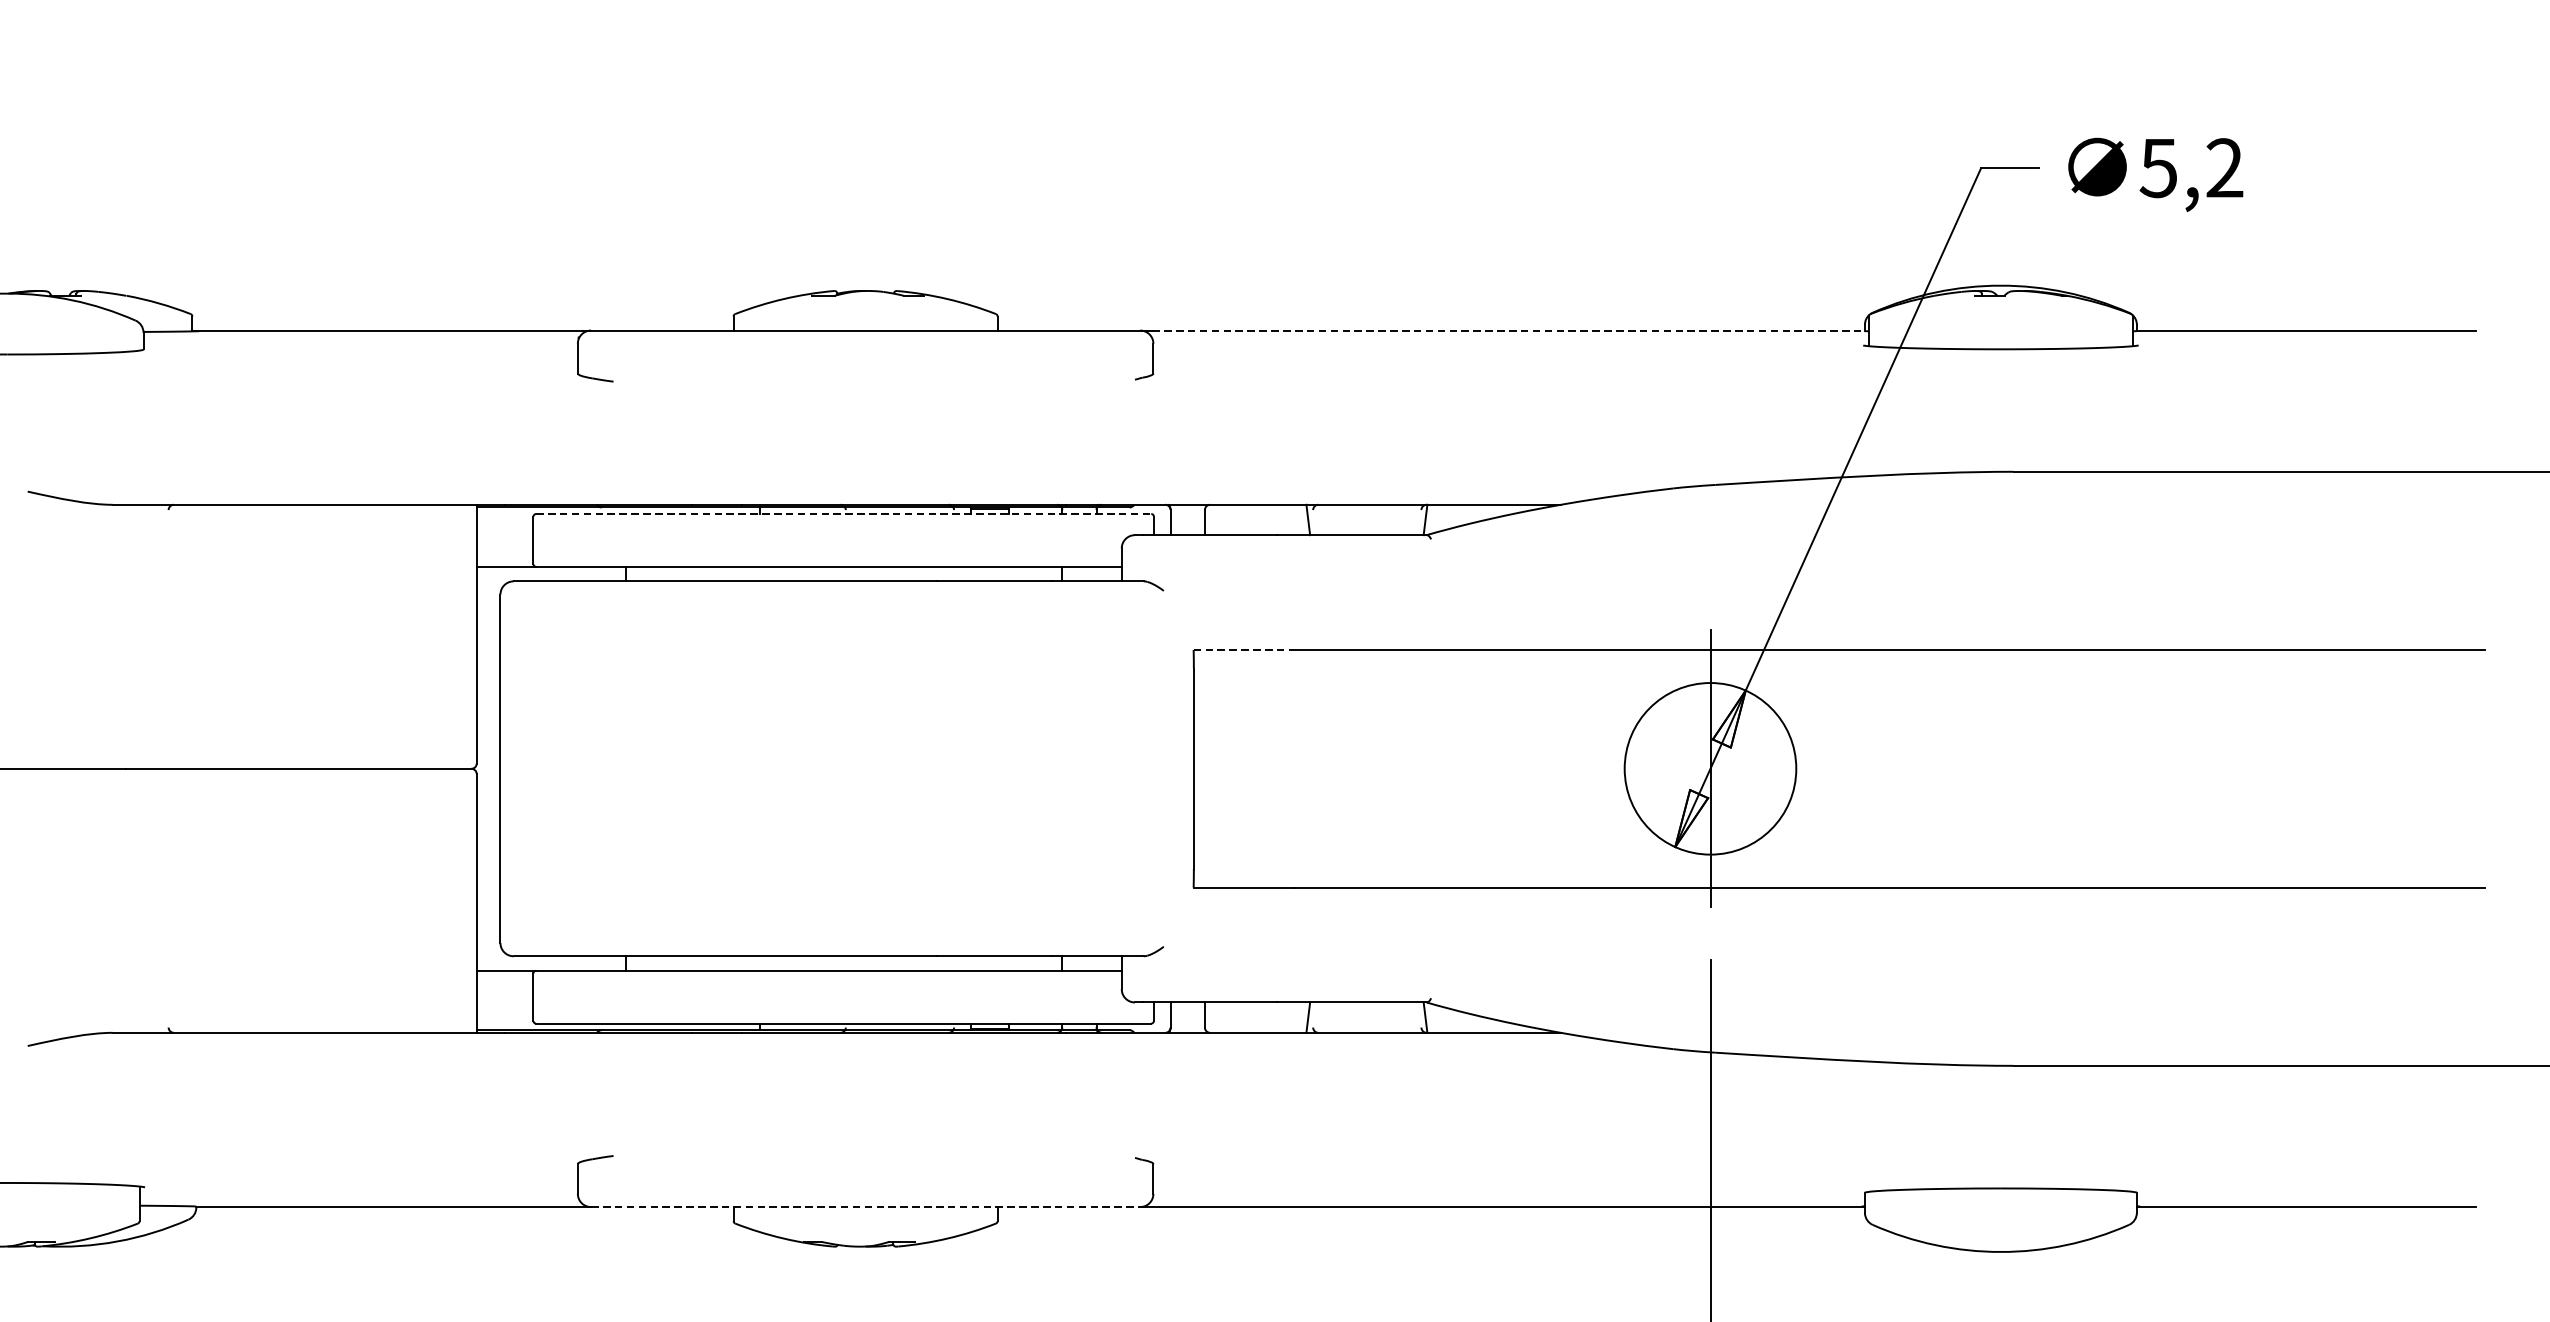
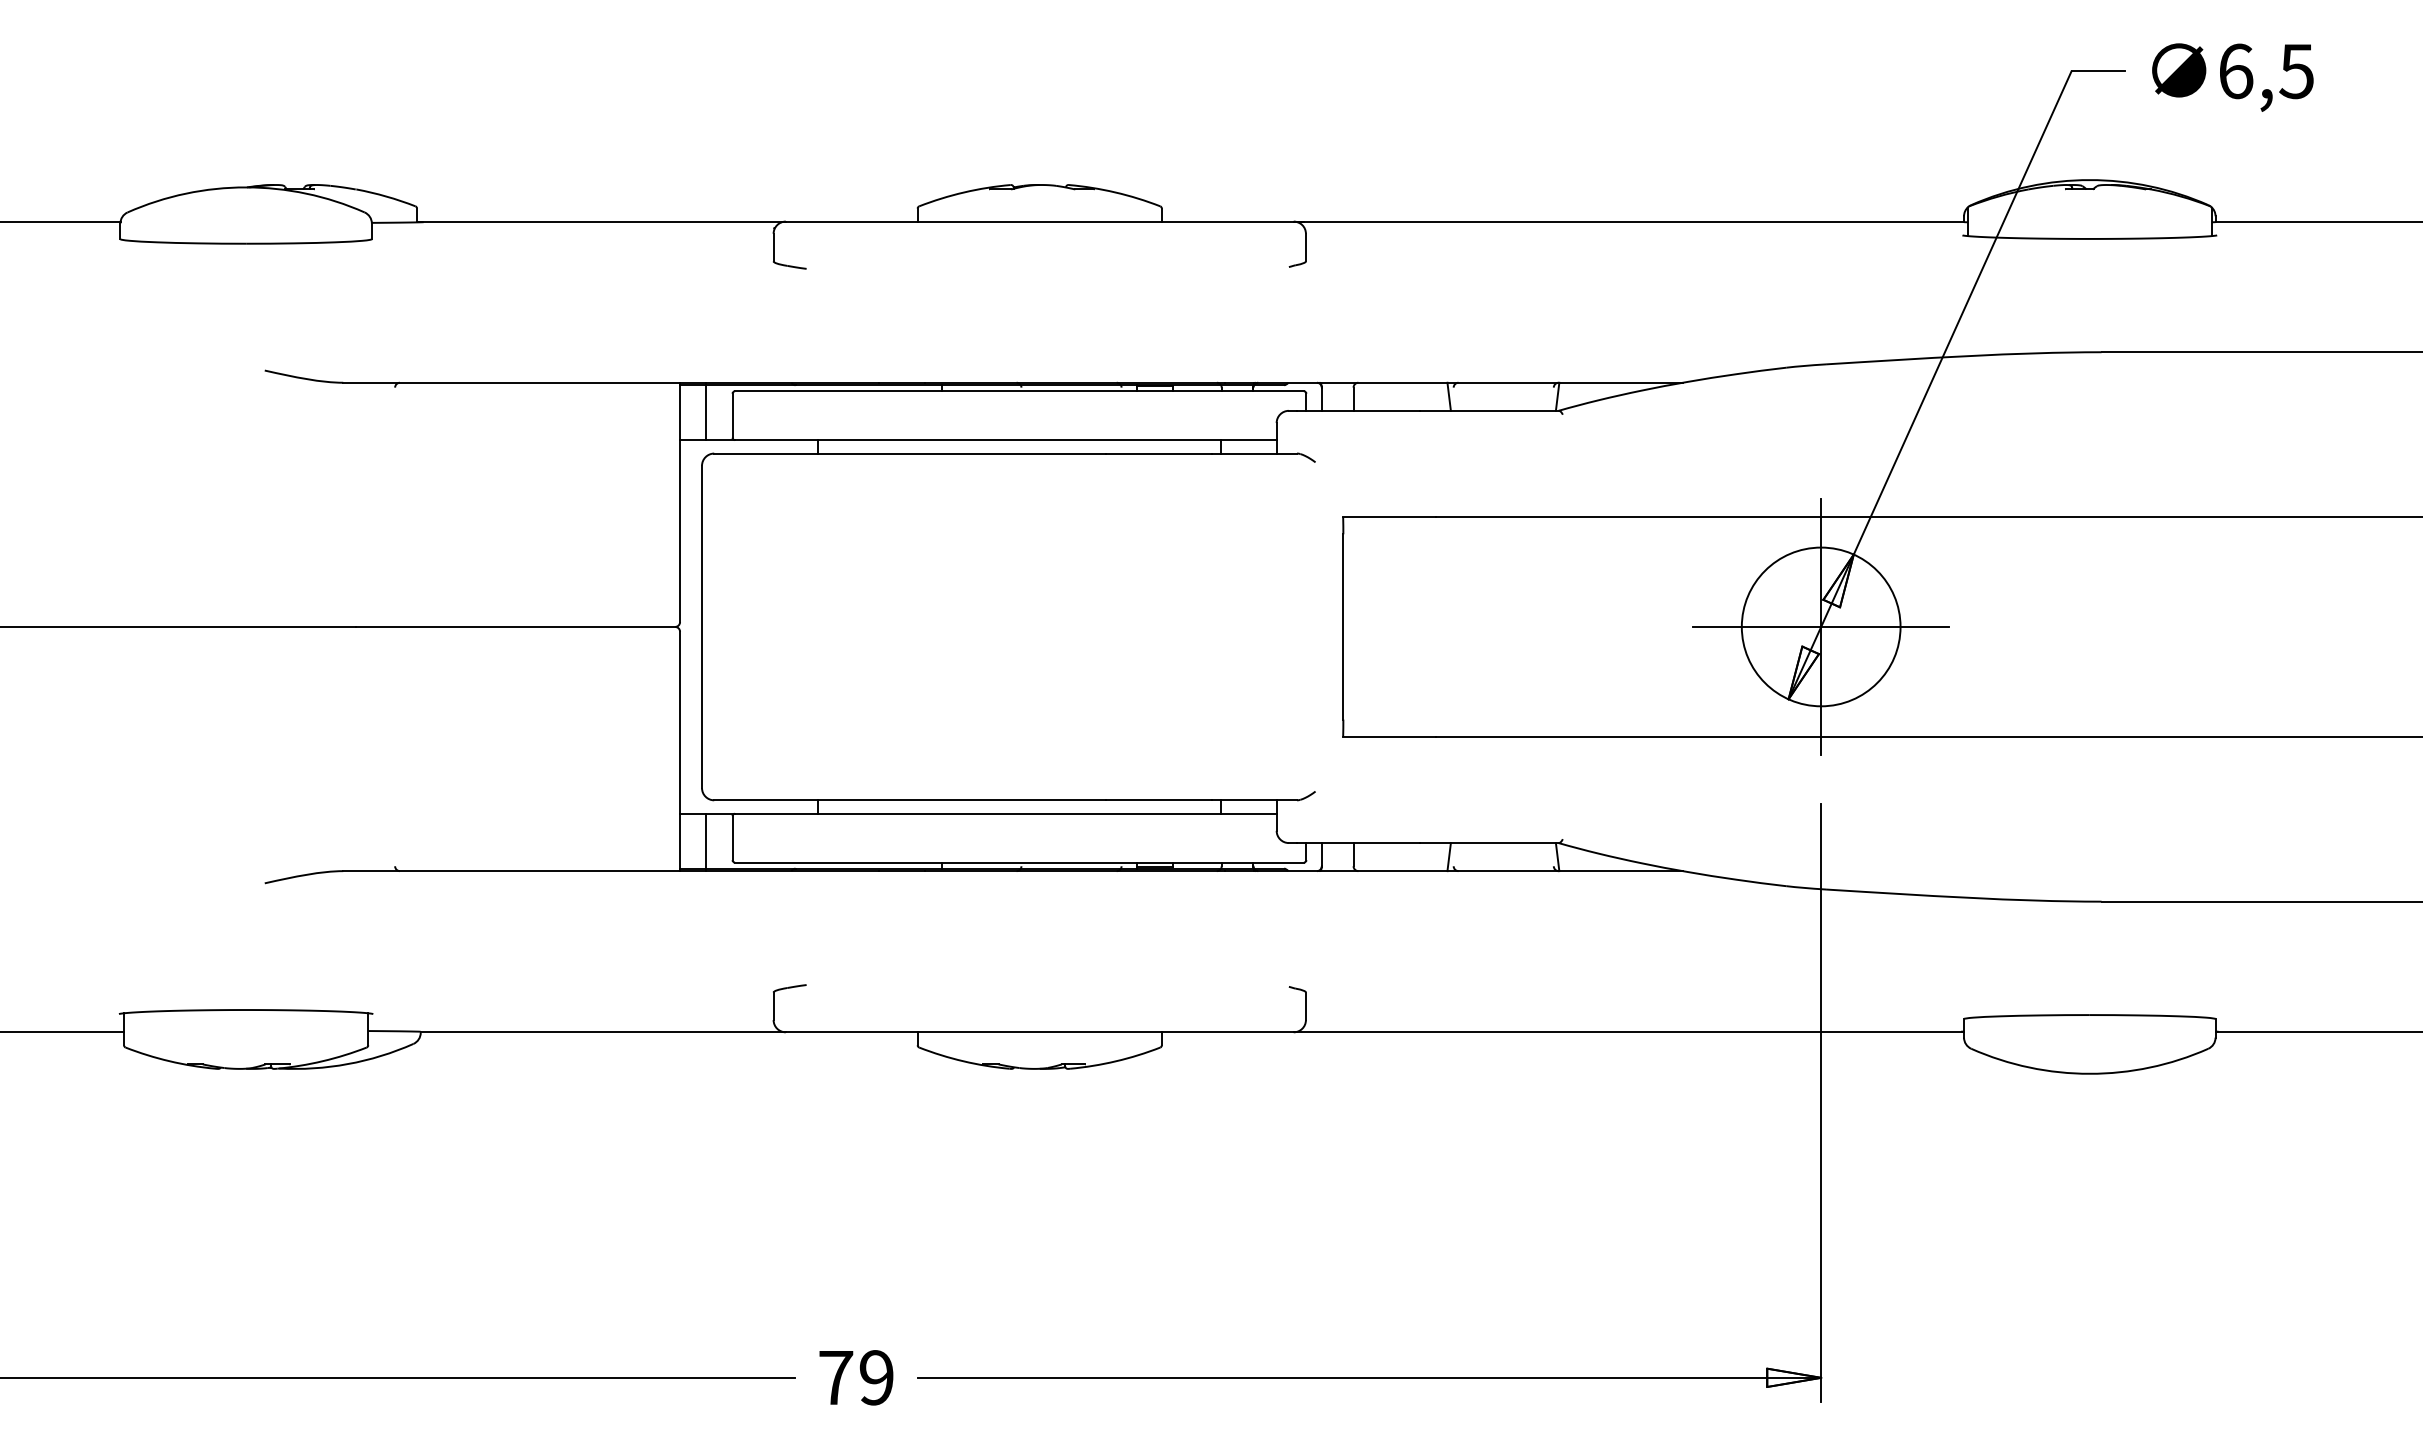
text: (2190, 168) -> (2265, 71), 5,2 -> 6,5
line: (1503, 330) -> (1629, 221), dashed -> solid
line: (843, 514) -> (1019, 391), dashed -> solid
line: (505, 536) -> (706, 412), added
line: (1243, 650) -> (1389, 517), dashed -> solid
line: (1709, 768) -> (1820, 626), added
line: (505, 999) -> (706, 840), added
line: (865, 1207) -> (1039, 1032), dashed -> solid

